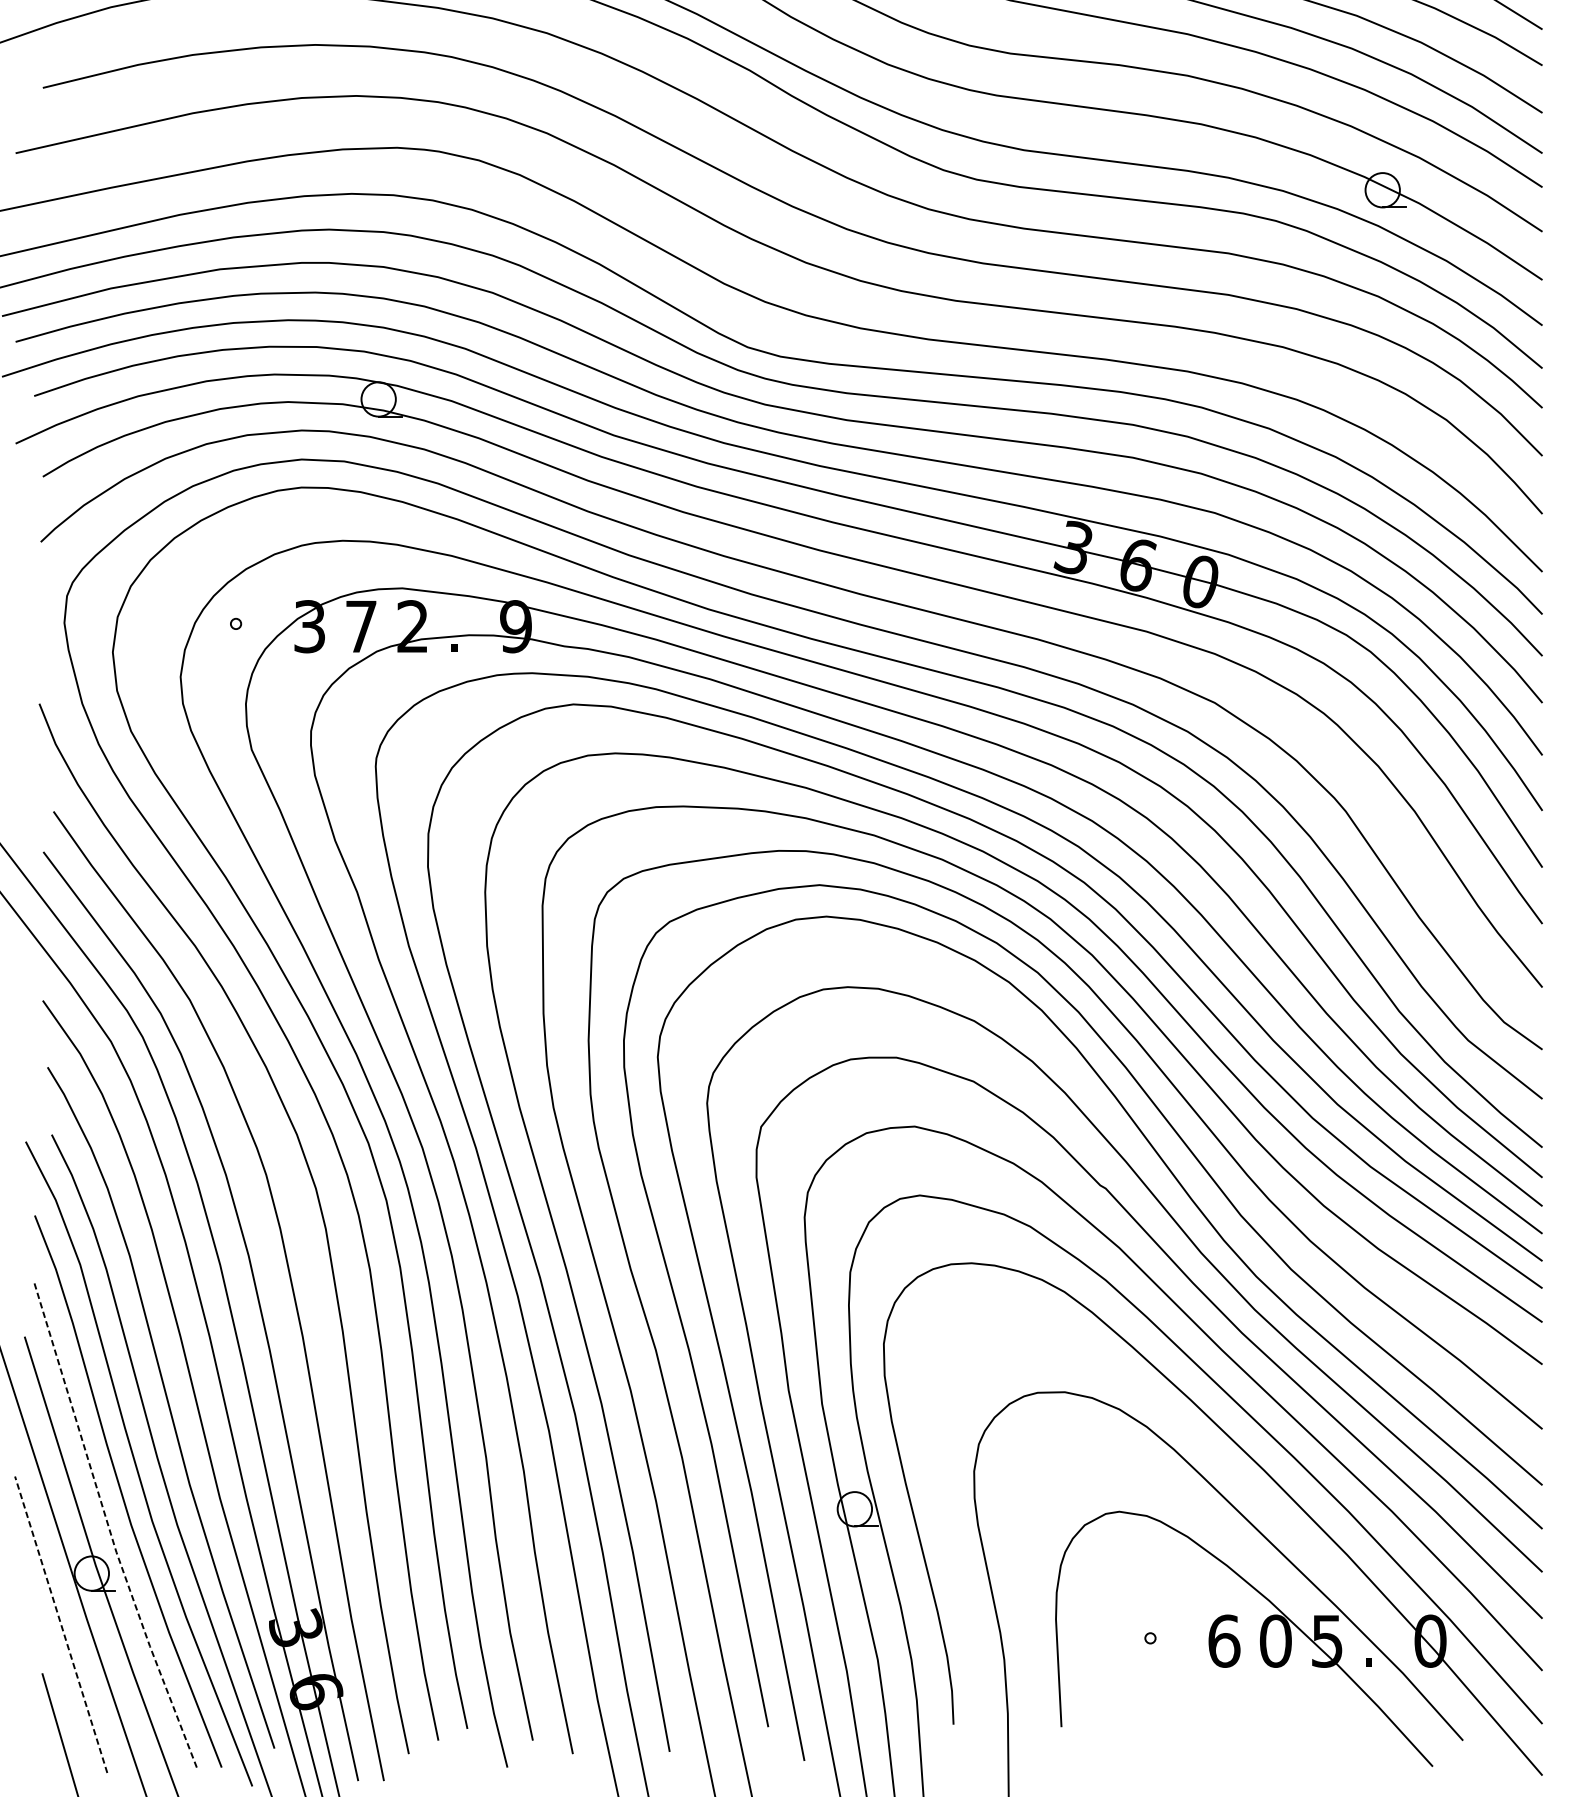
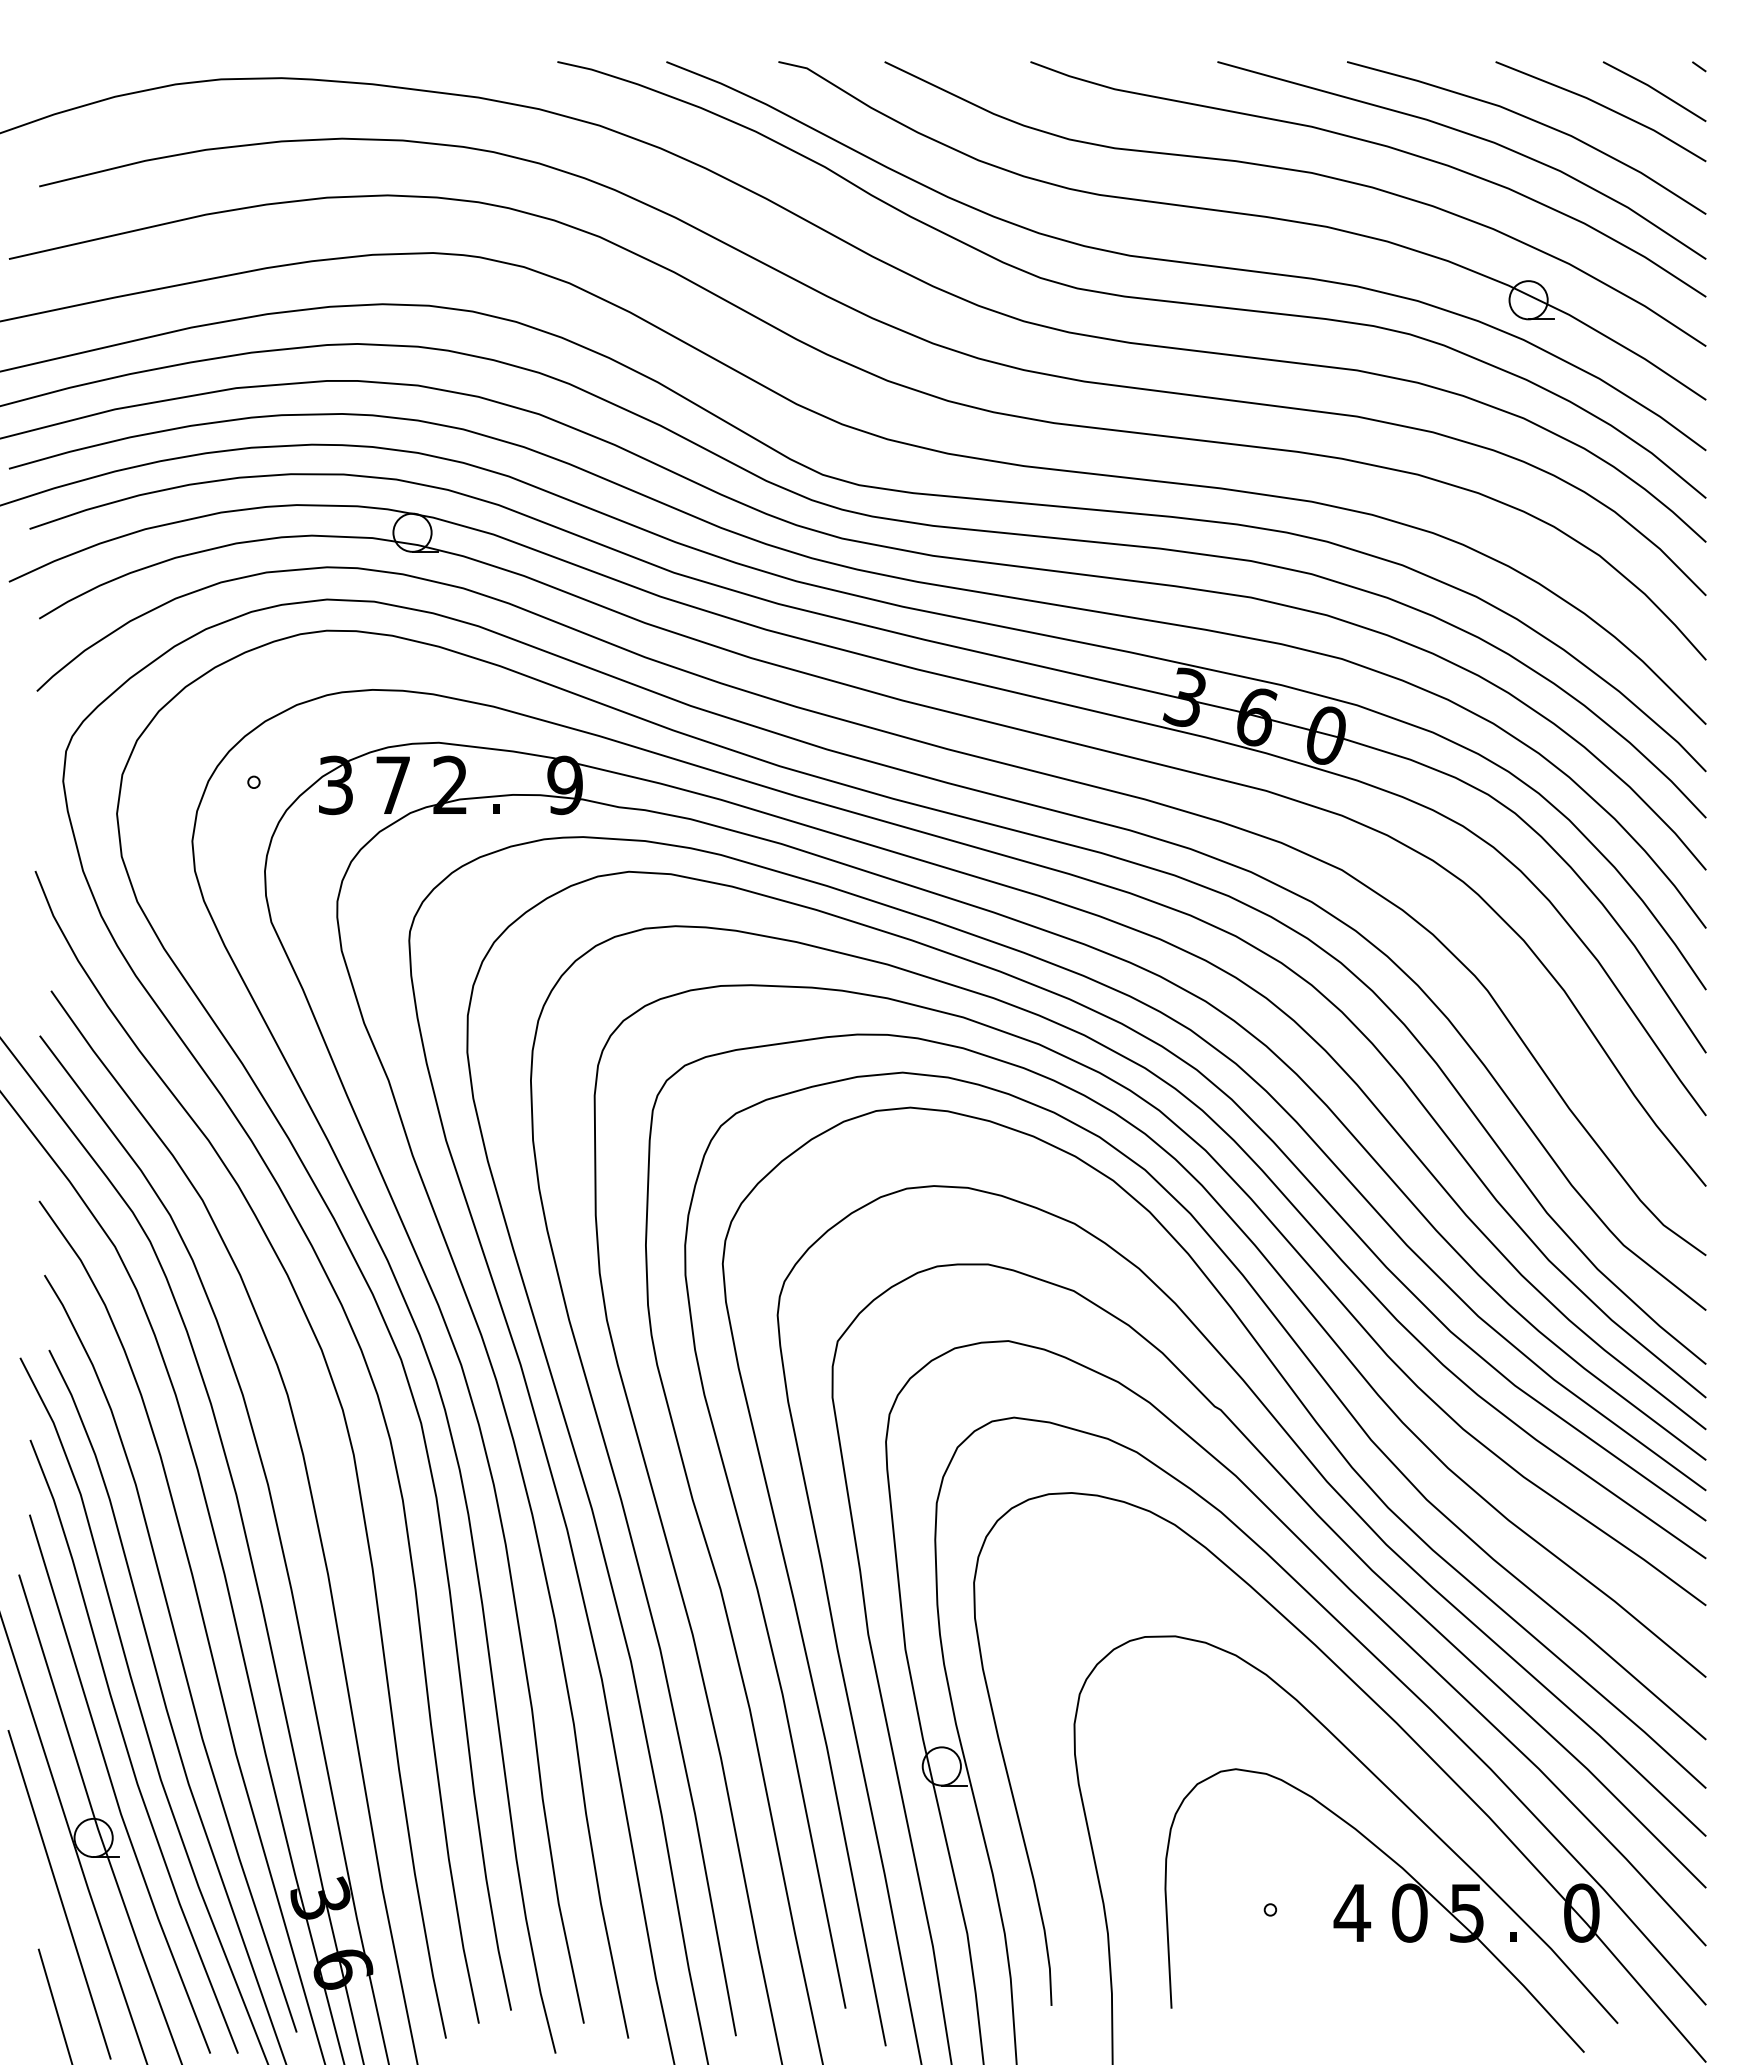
line: (108, 1528) -> (112, 1787), dashed -> solid
line: (61, 1624) -> (59, 1894), dashed -> solid
text: (1224, 1640) -> (1352, 1912), 6 -> 4

